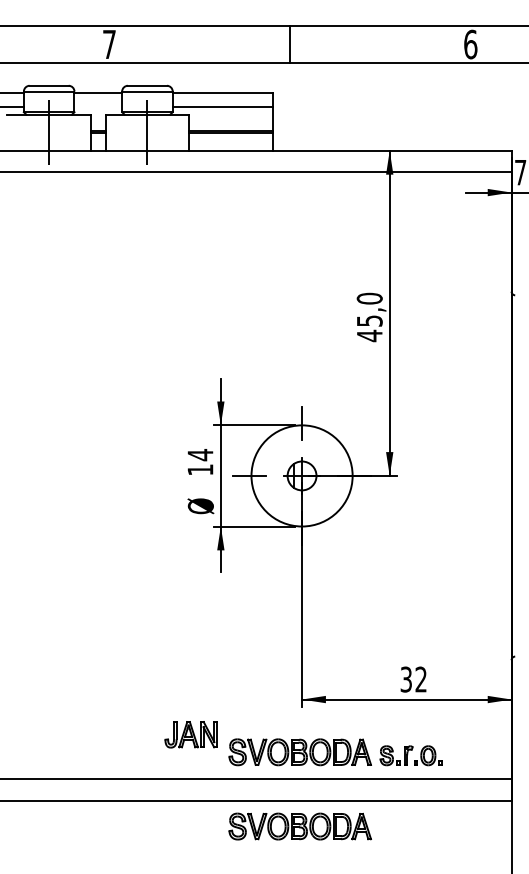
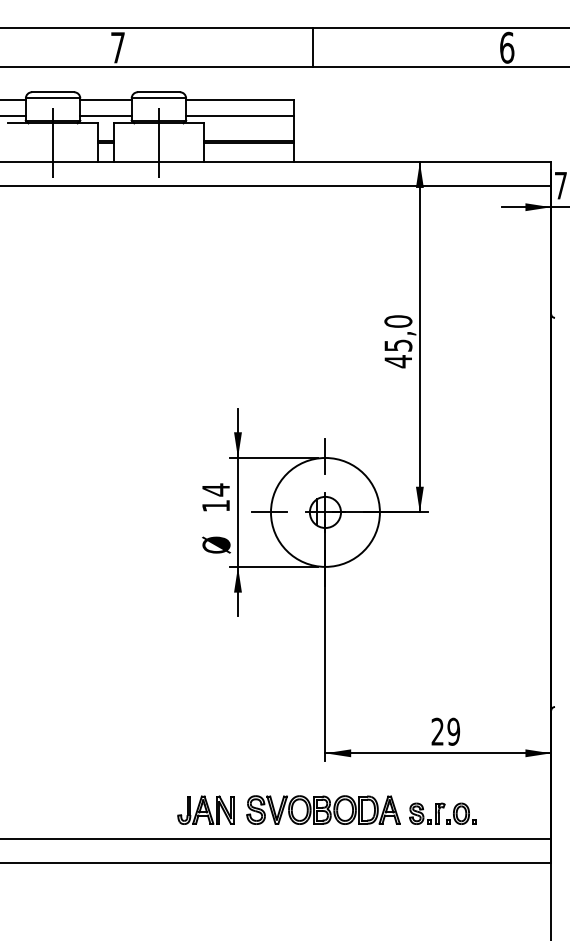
line: (97, 107) -> (105, 115), added
text: (413, 679) -> (445, 731), 32 -> 29
part: (190, 734) -> (205, 809), moved
part: (300, 825) -> (323, 889), removed

